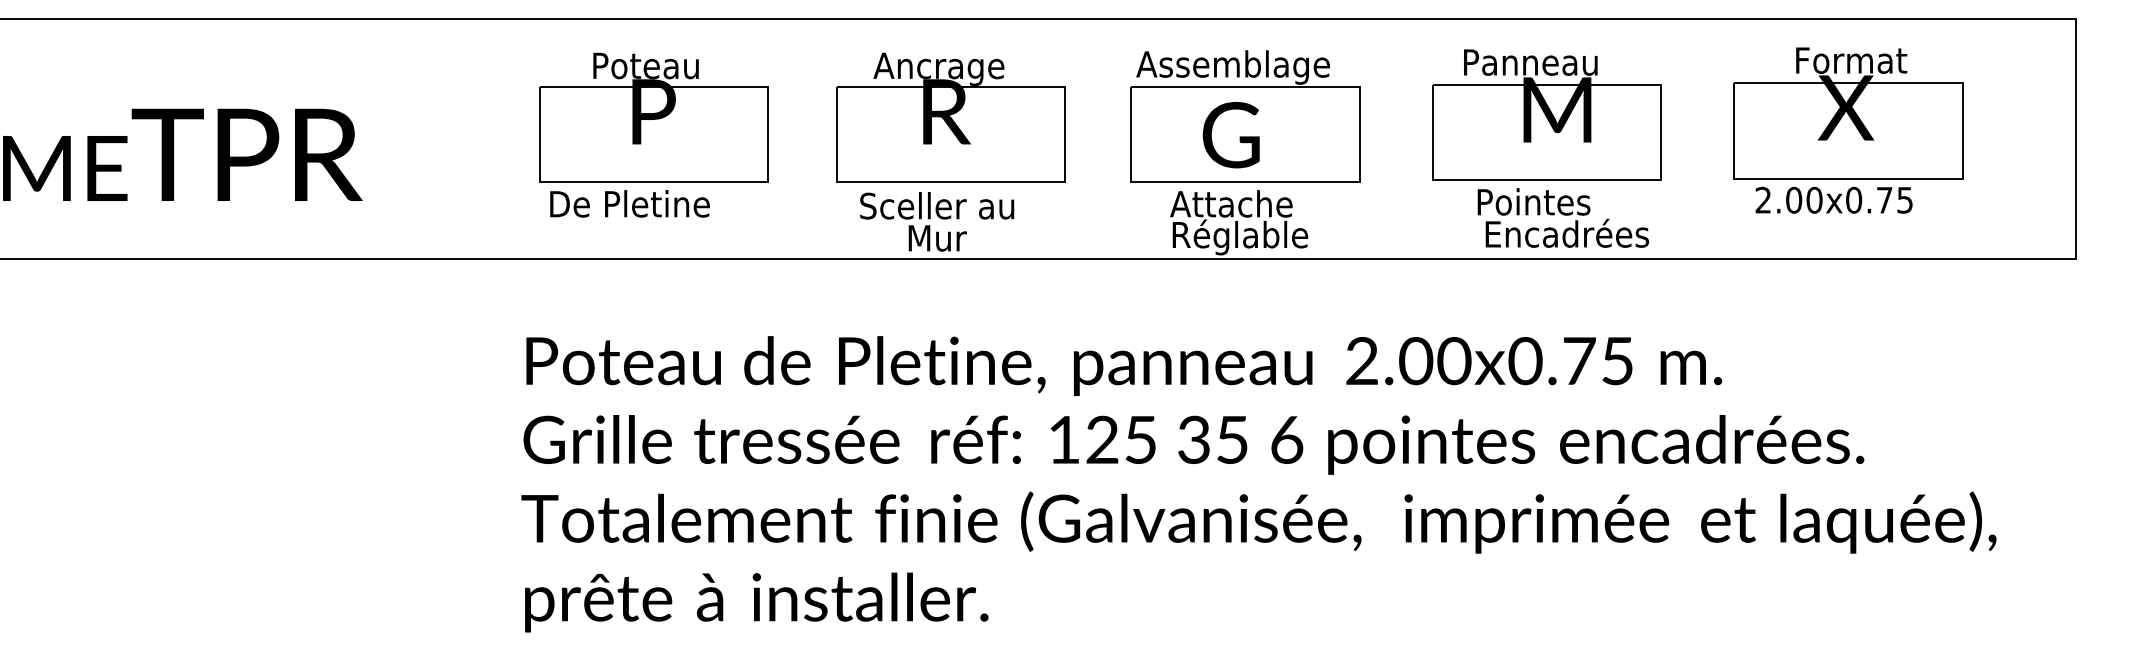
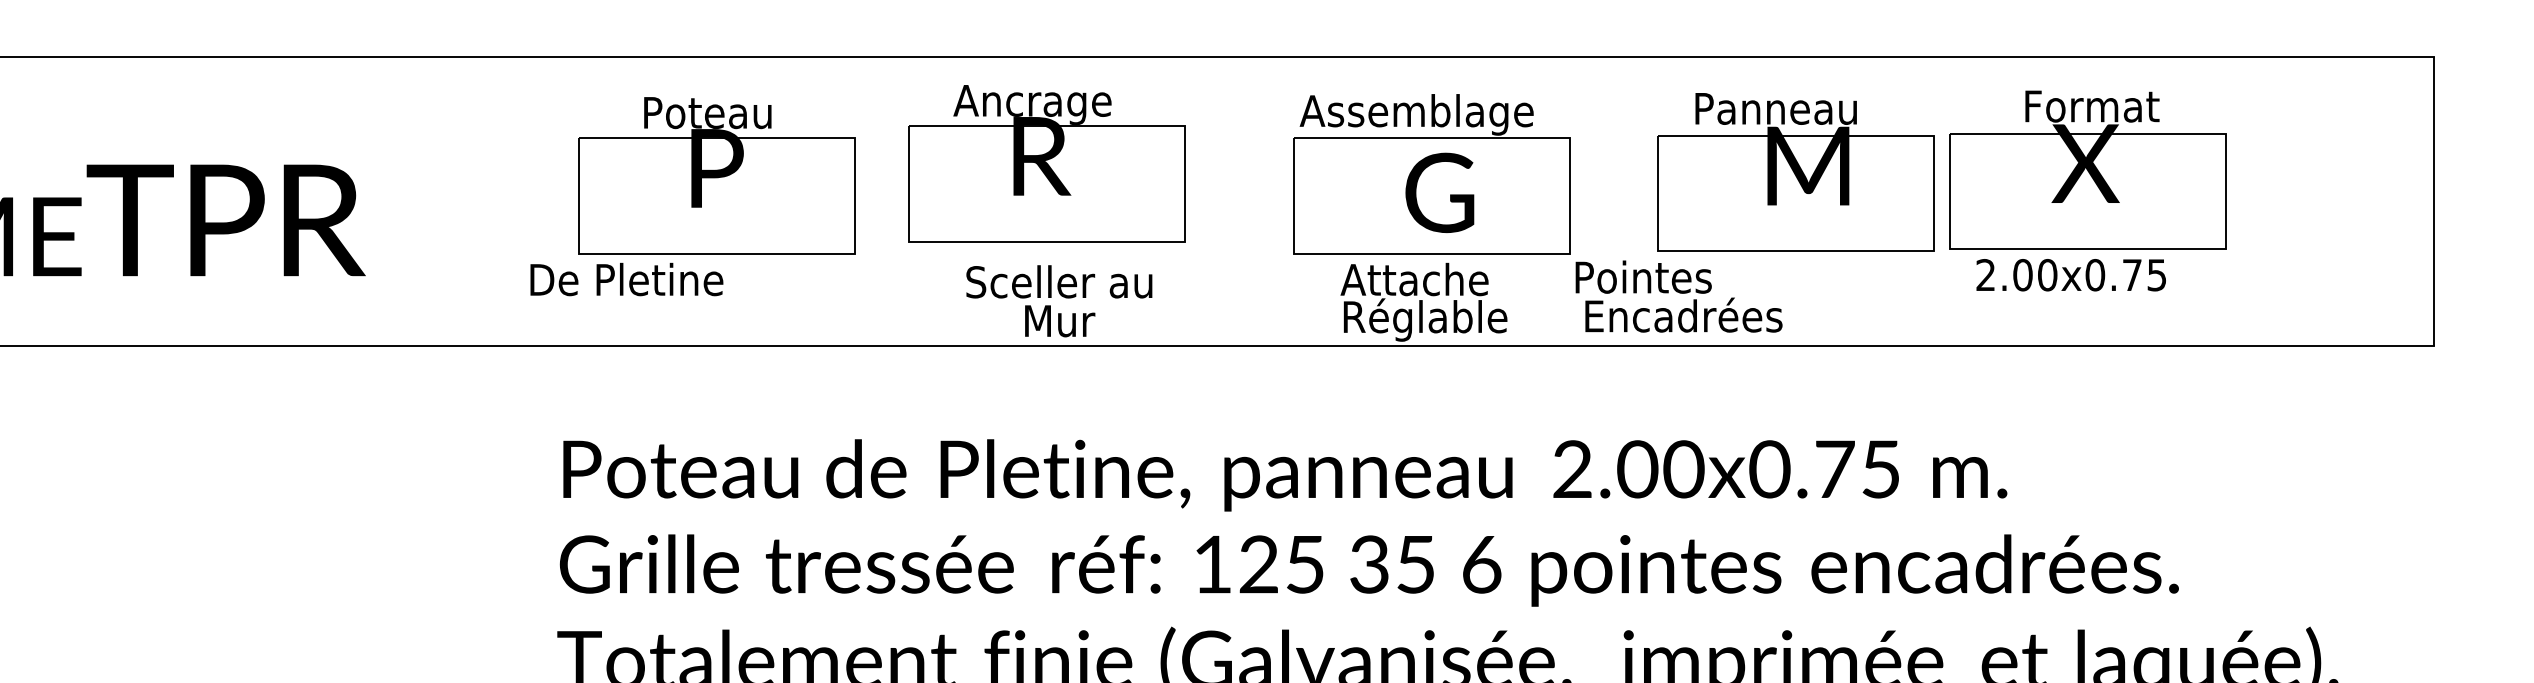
part: (950, 117) -> (1046, 163), moved
part: (1848, 130) -> (2088, 190), moved
text: (1230, 135) -> (1438, 193), moved
text: (629, 203) -> (626, 279), moved
text: (1562, 217) -> (1678, 295), moved

